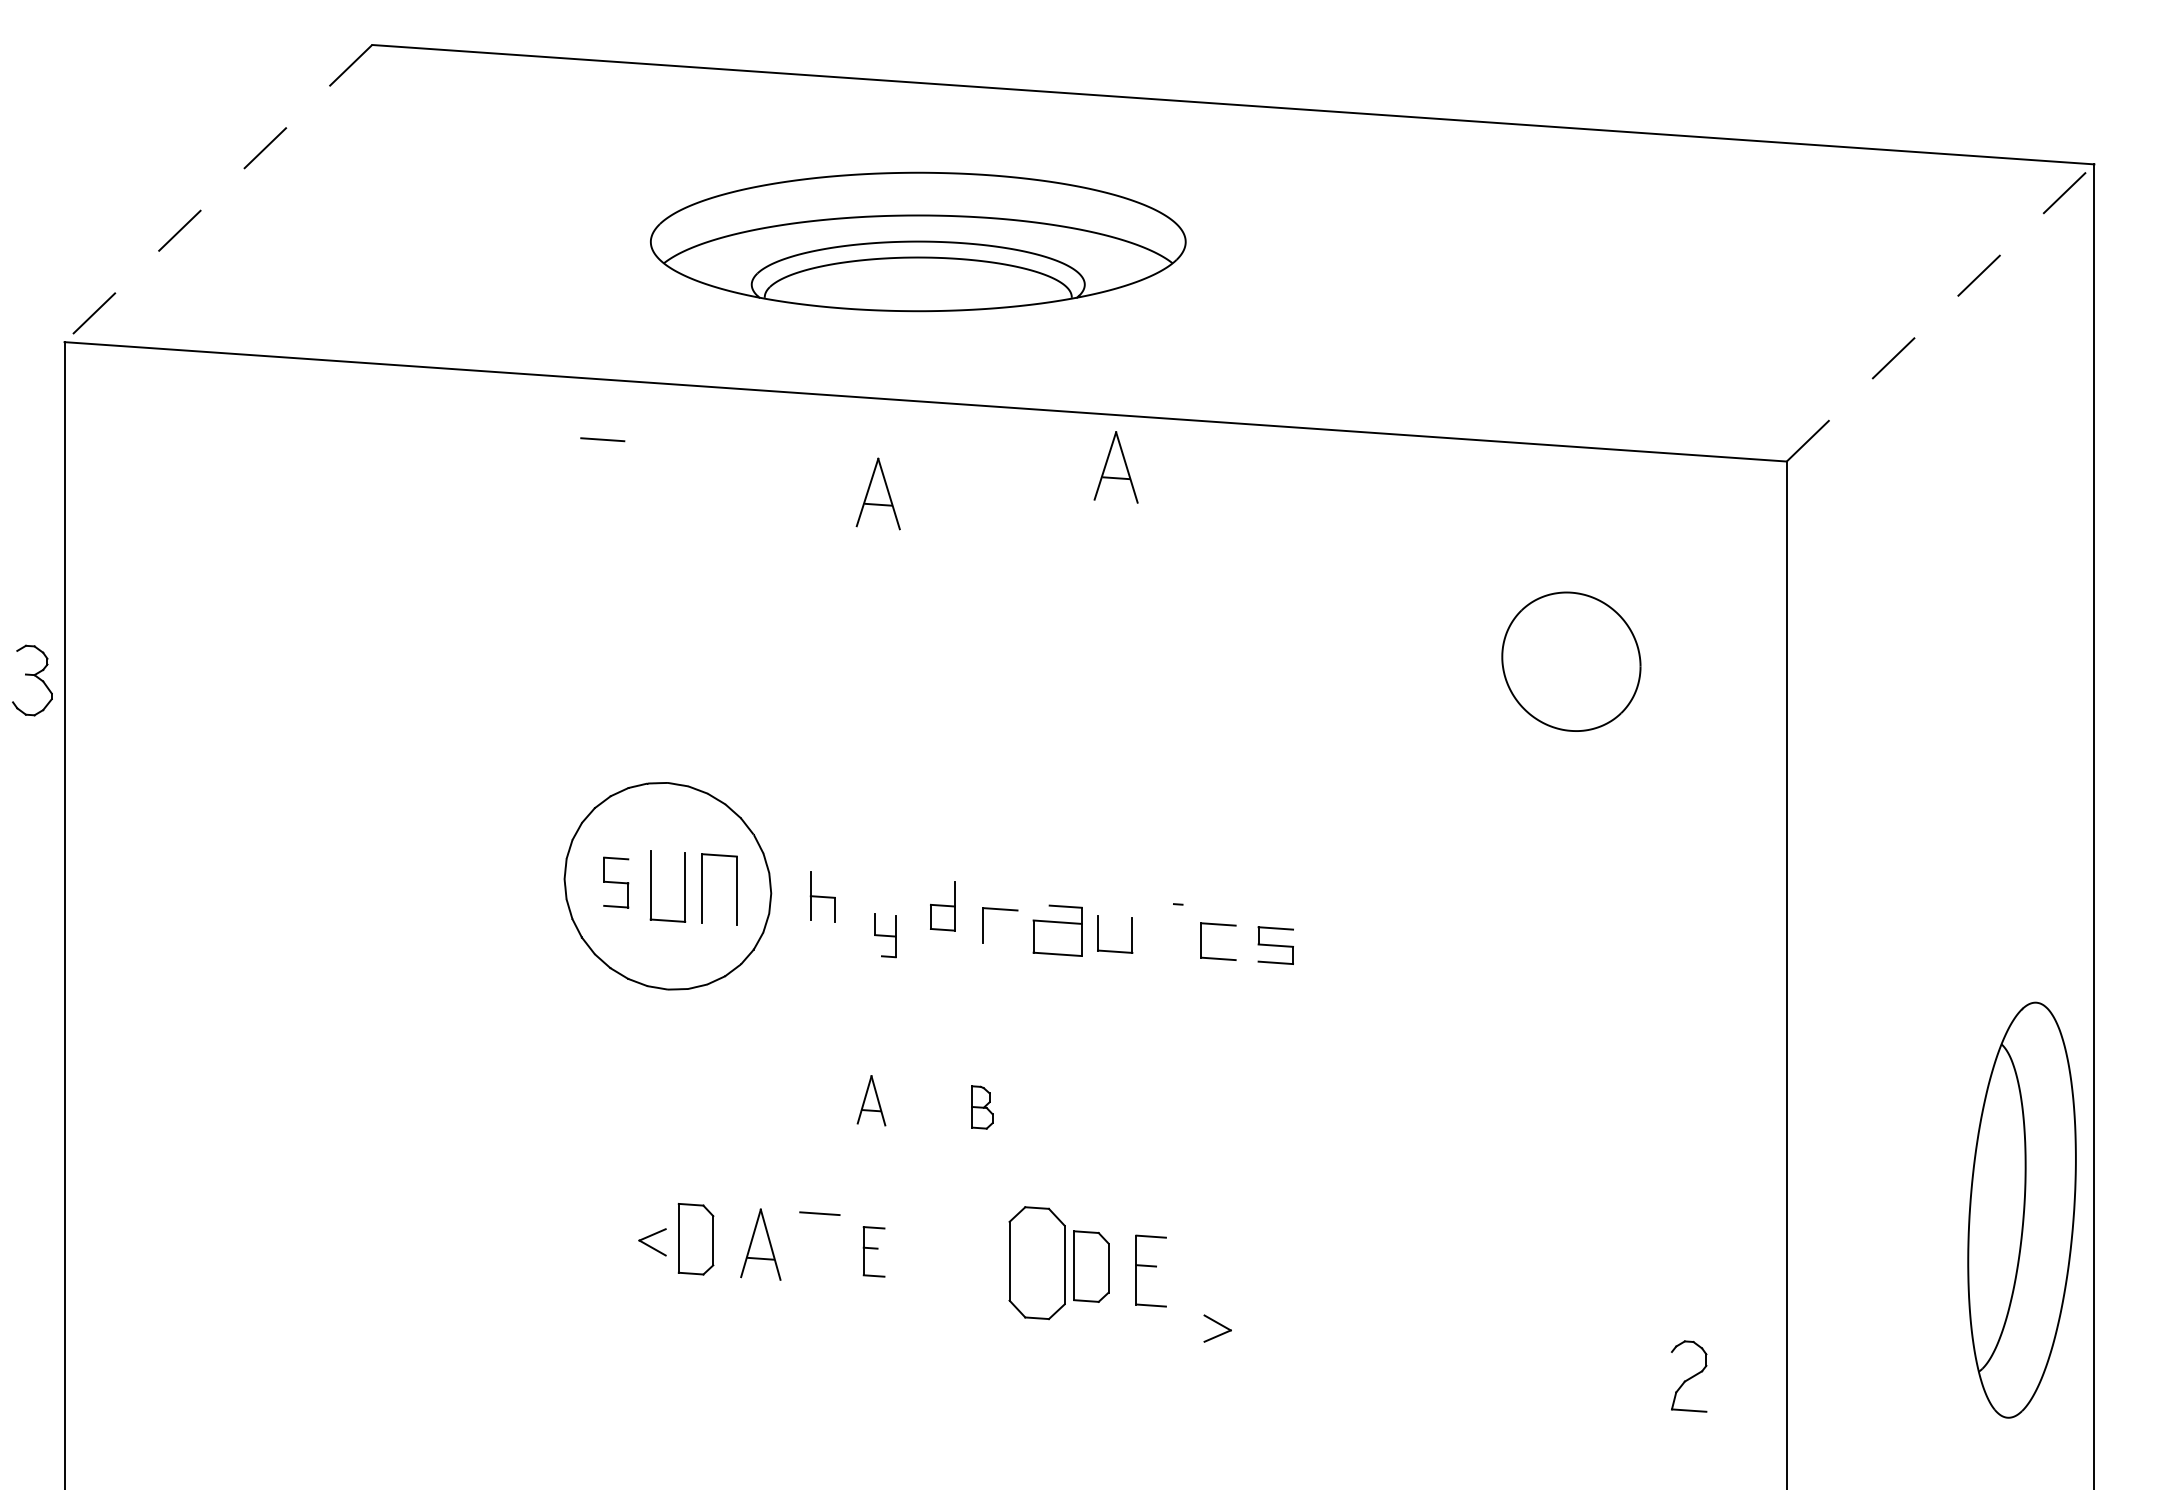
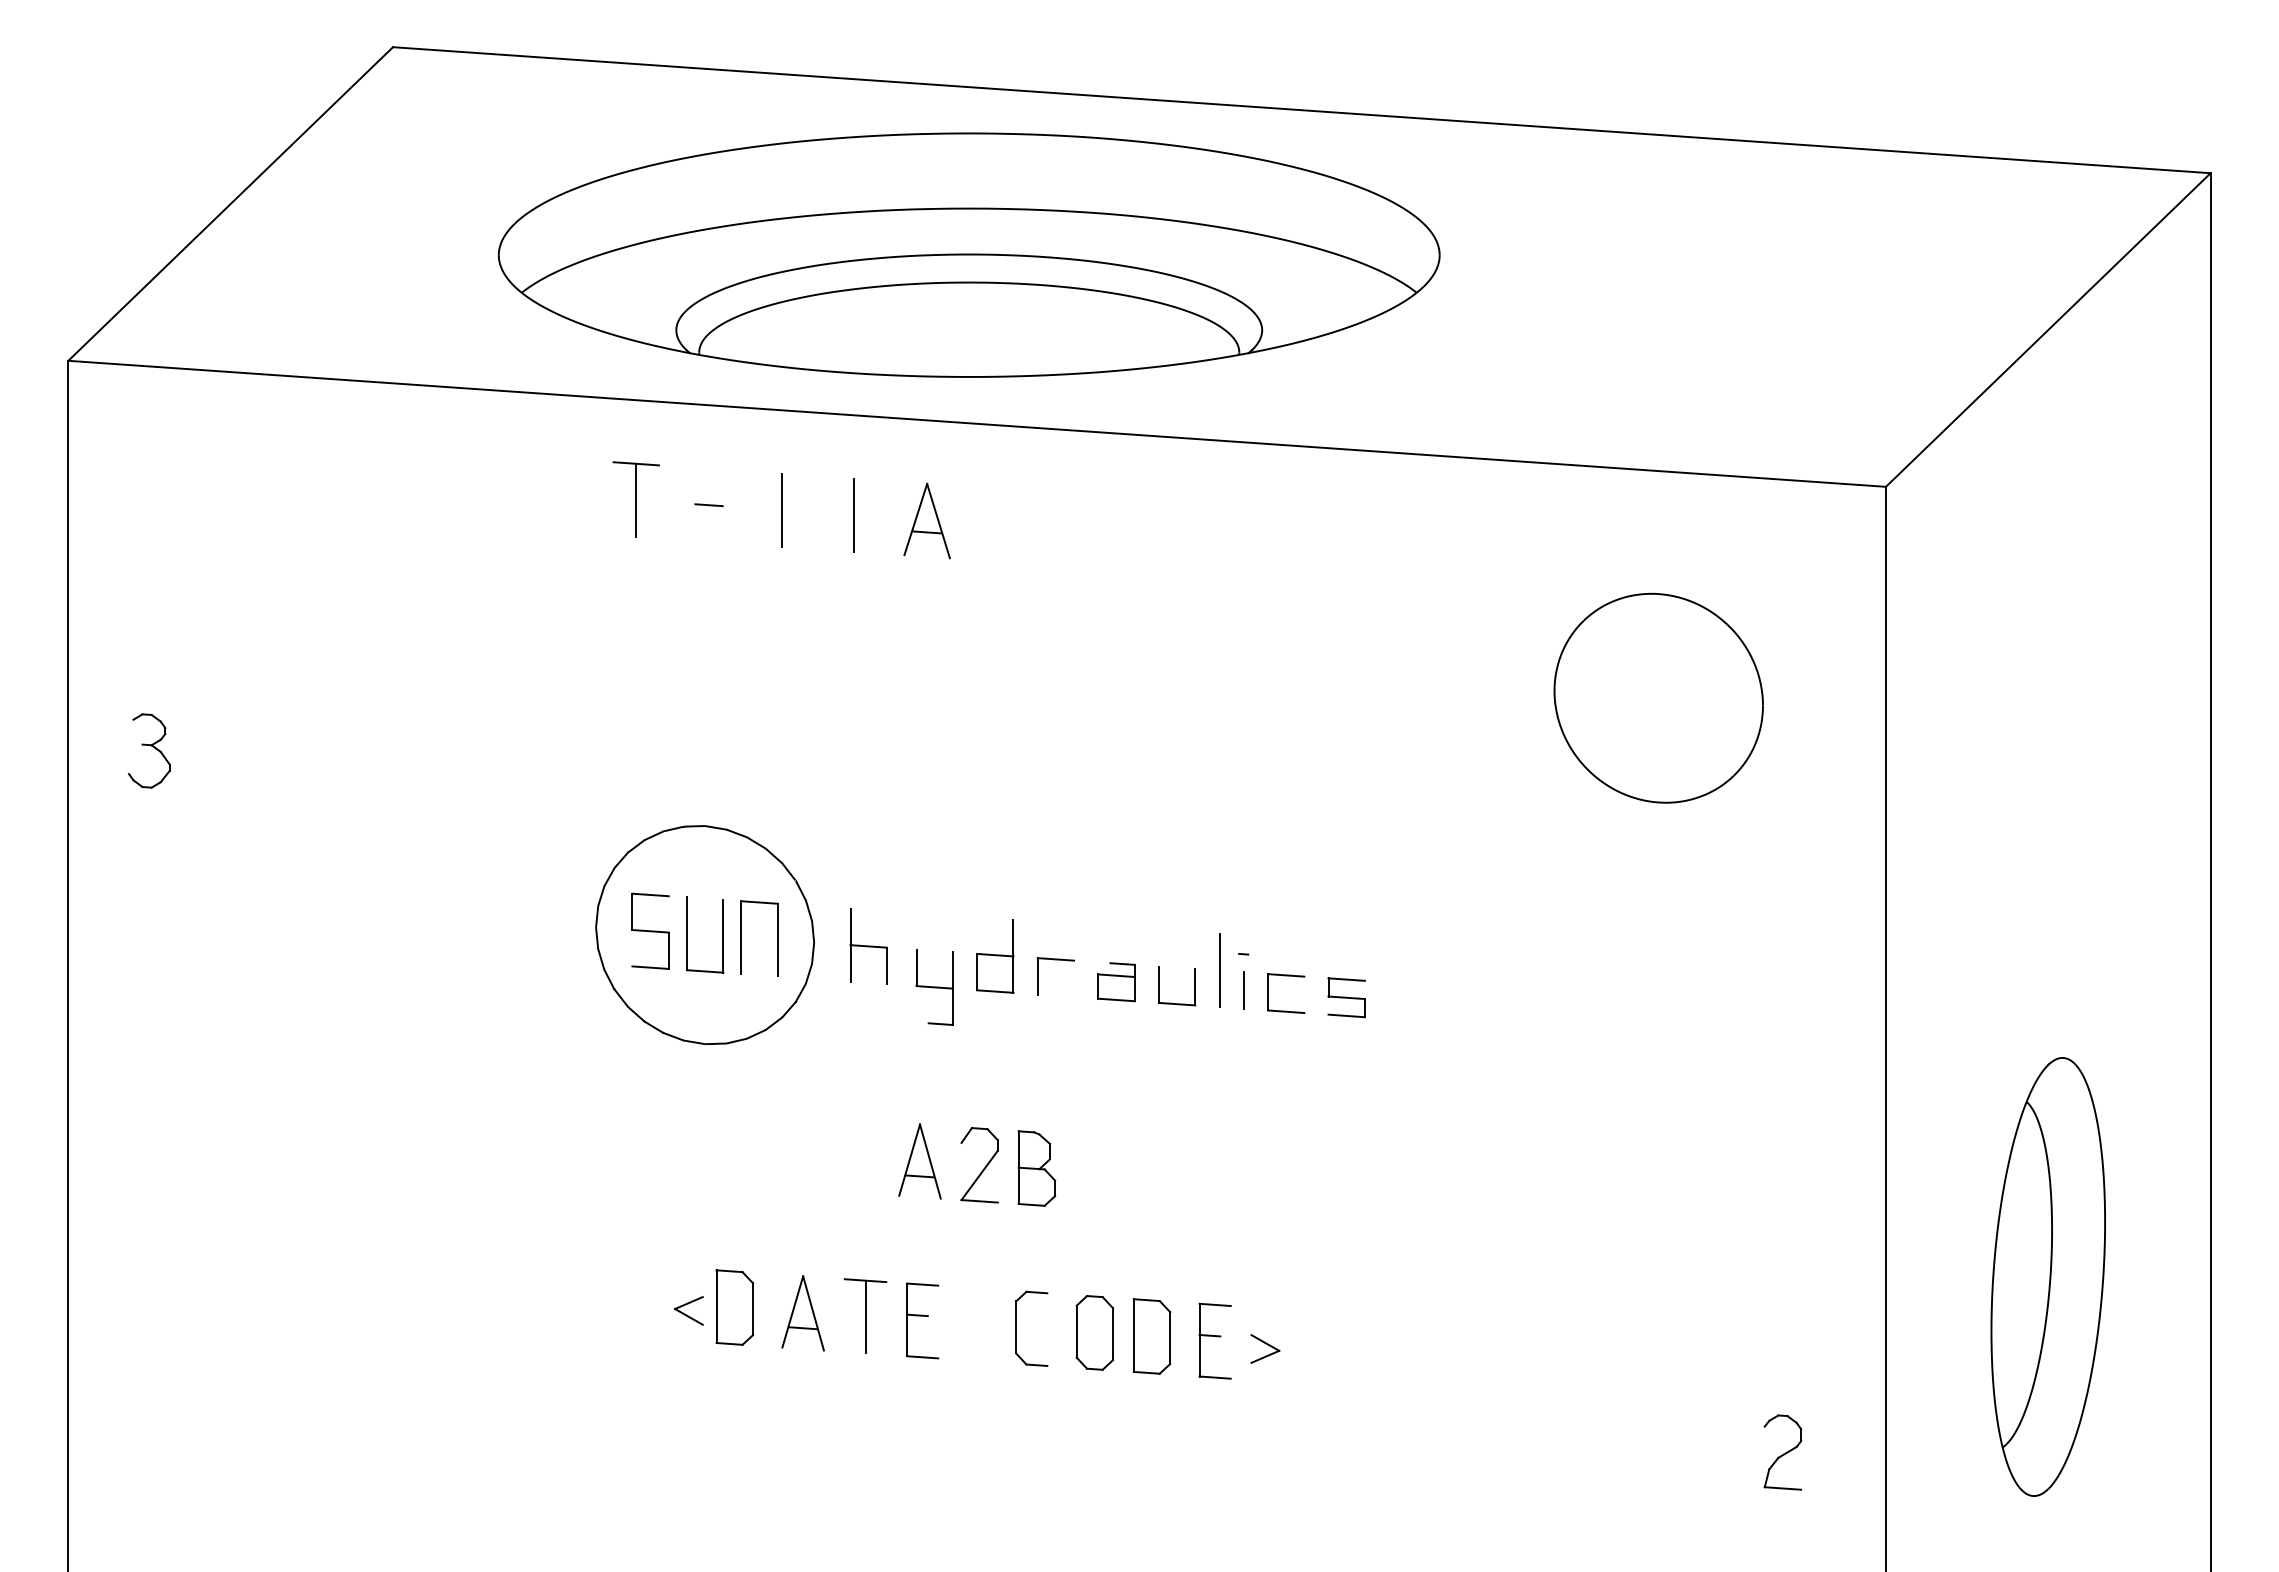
line: (218, 194) -> (230, 204), dashed -> solid
part: (918, 241) -> (969, 254), size x1.67
line: (1940, 313) -> (2048, 330), dashed -> solid
part: (1115, 466) -> (1177, 492), removed
line: (602, 473) -> (636, 499), added
line: (671, 479) -> (708, 505), added
line: (740, 483) -> (781, 509), added
line: (809, 487) -> (854, 514), added
part: (1571, 661) -> (1658, 697), size x1.43
part: (31, 680) -> (148, 750), moved
part: (616, 881) -> (650, 930), size x1.43
part: (822, 897) -> (868, 946), size x1.43
part: (943, 906) -> (995, 956), size x1.43
line: (1155, 919) -> (1219, 970), added
part: (1057, 931) -> (1116, 982), size x0.71
part: (885, 935) -> (934, 987), size x1.67
line: (1178, 938) -> (1243, 990), added
part: (871, 1100) -> (919, 1161), size x1.43
part: (927, 1104) -> (979, 1165), added
part: (981, 1107) -> (1036, 1168), size x1.67
part: (2021, 1209) -> (2047, 1276), moved
line: (819, 1247) -> (865, 1316), added
part: (873, 1251) -> (922, 1320), size x1.43
part: (962, 1259) -> (1016, 1328), added
part: (1036, 1262) -> (1094, 1332), size x0.62
part: (1217, 1328) -> (1265, 1348), moved

